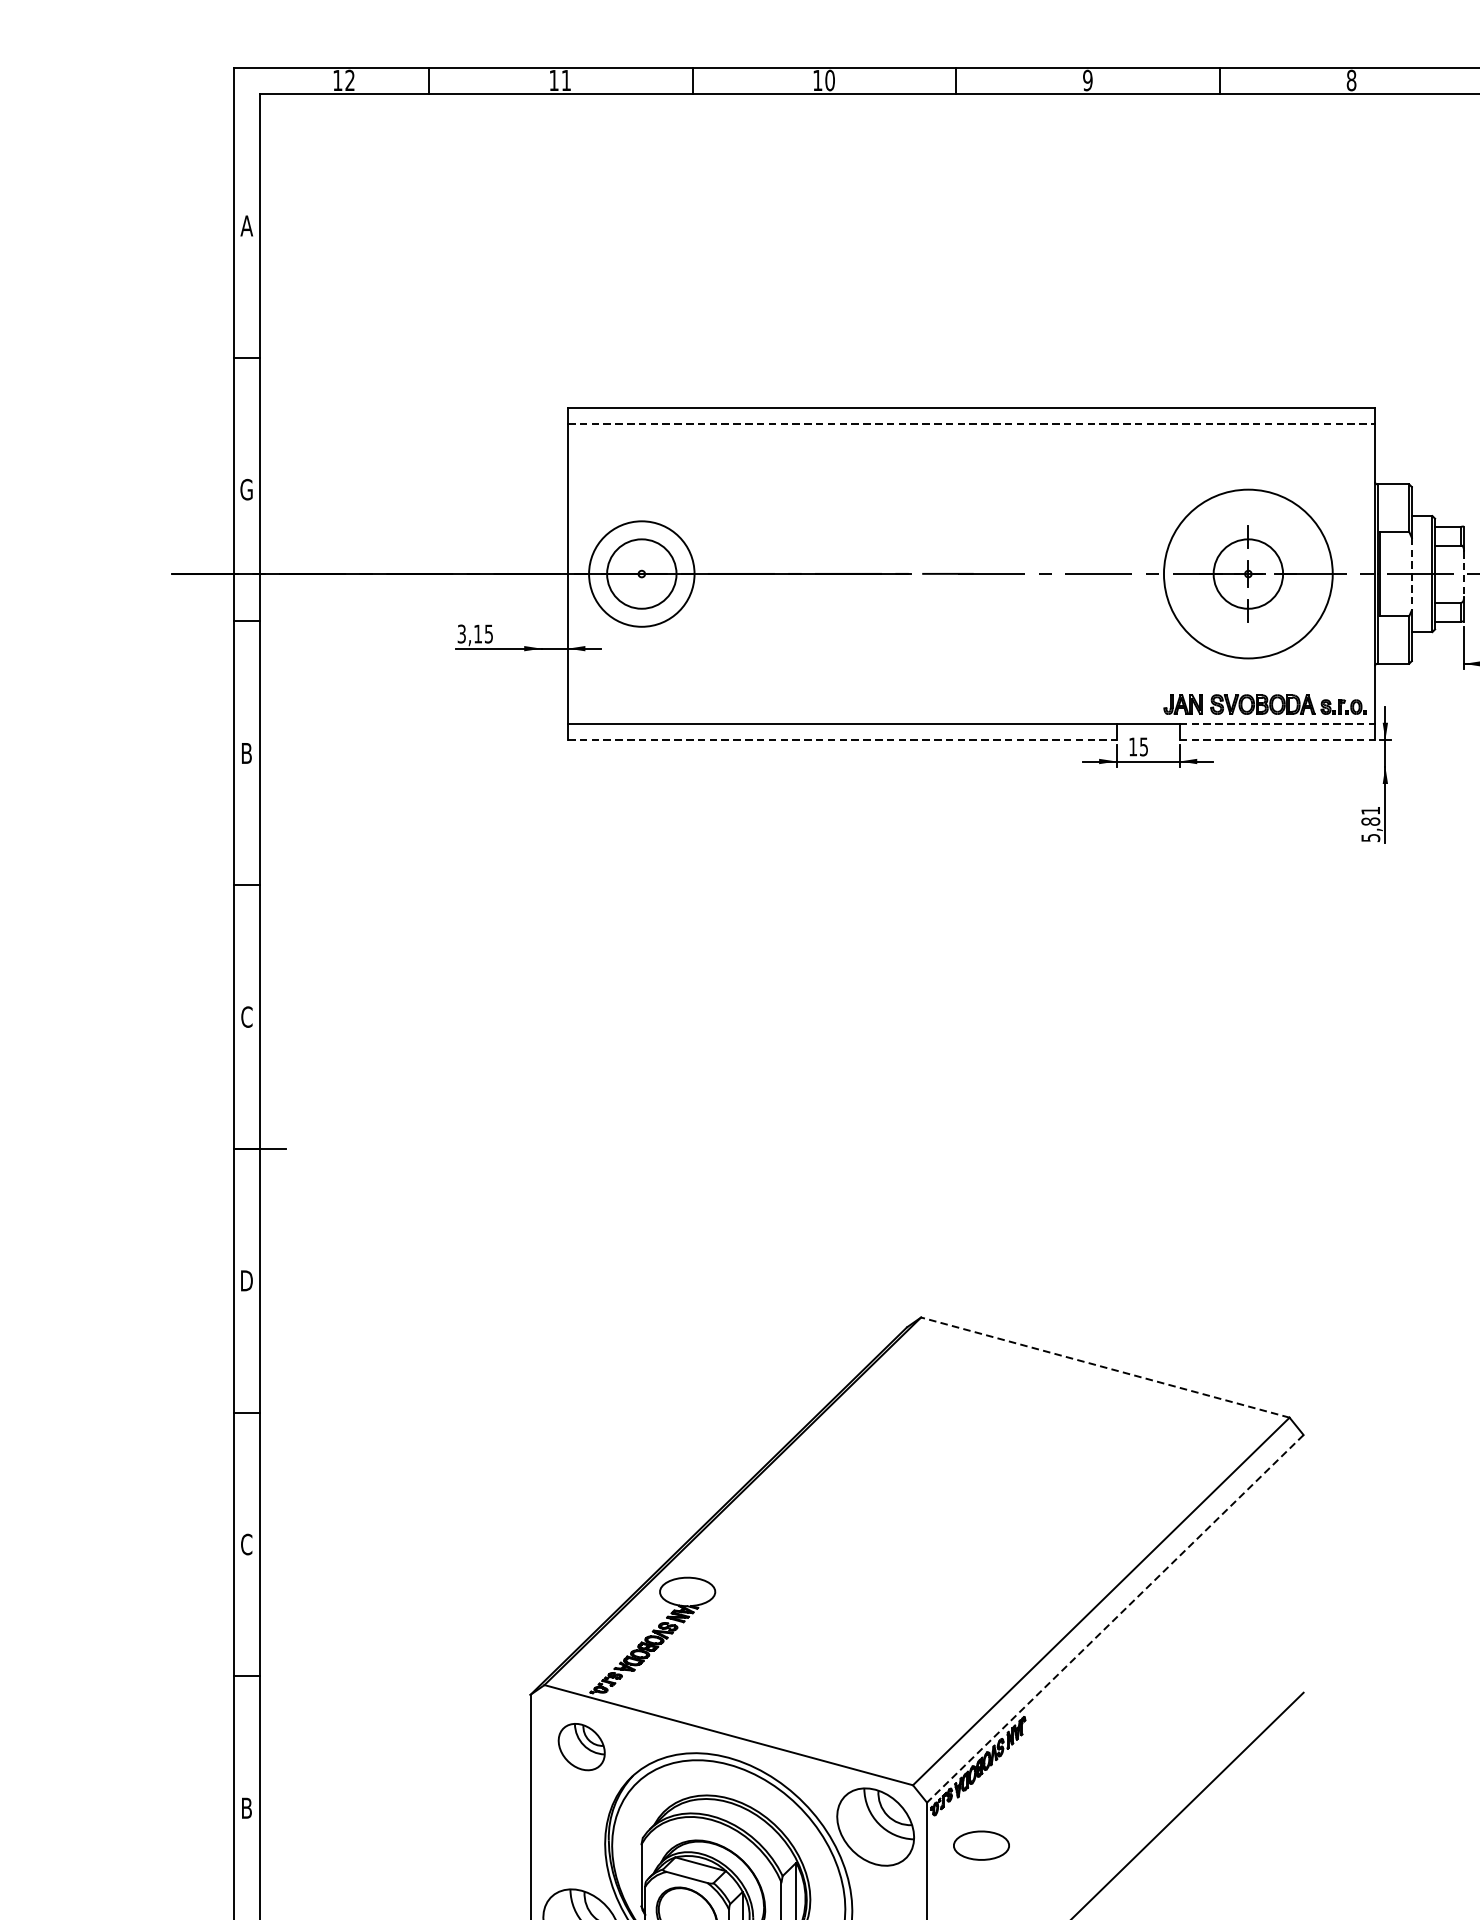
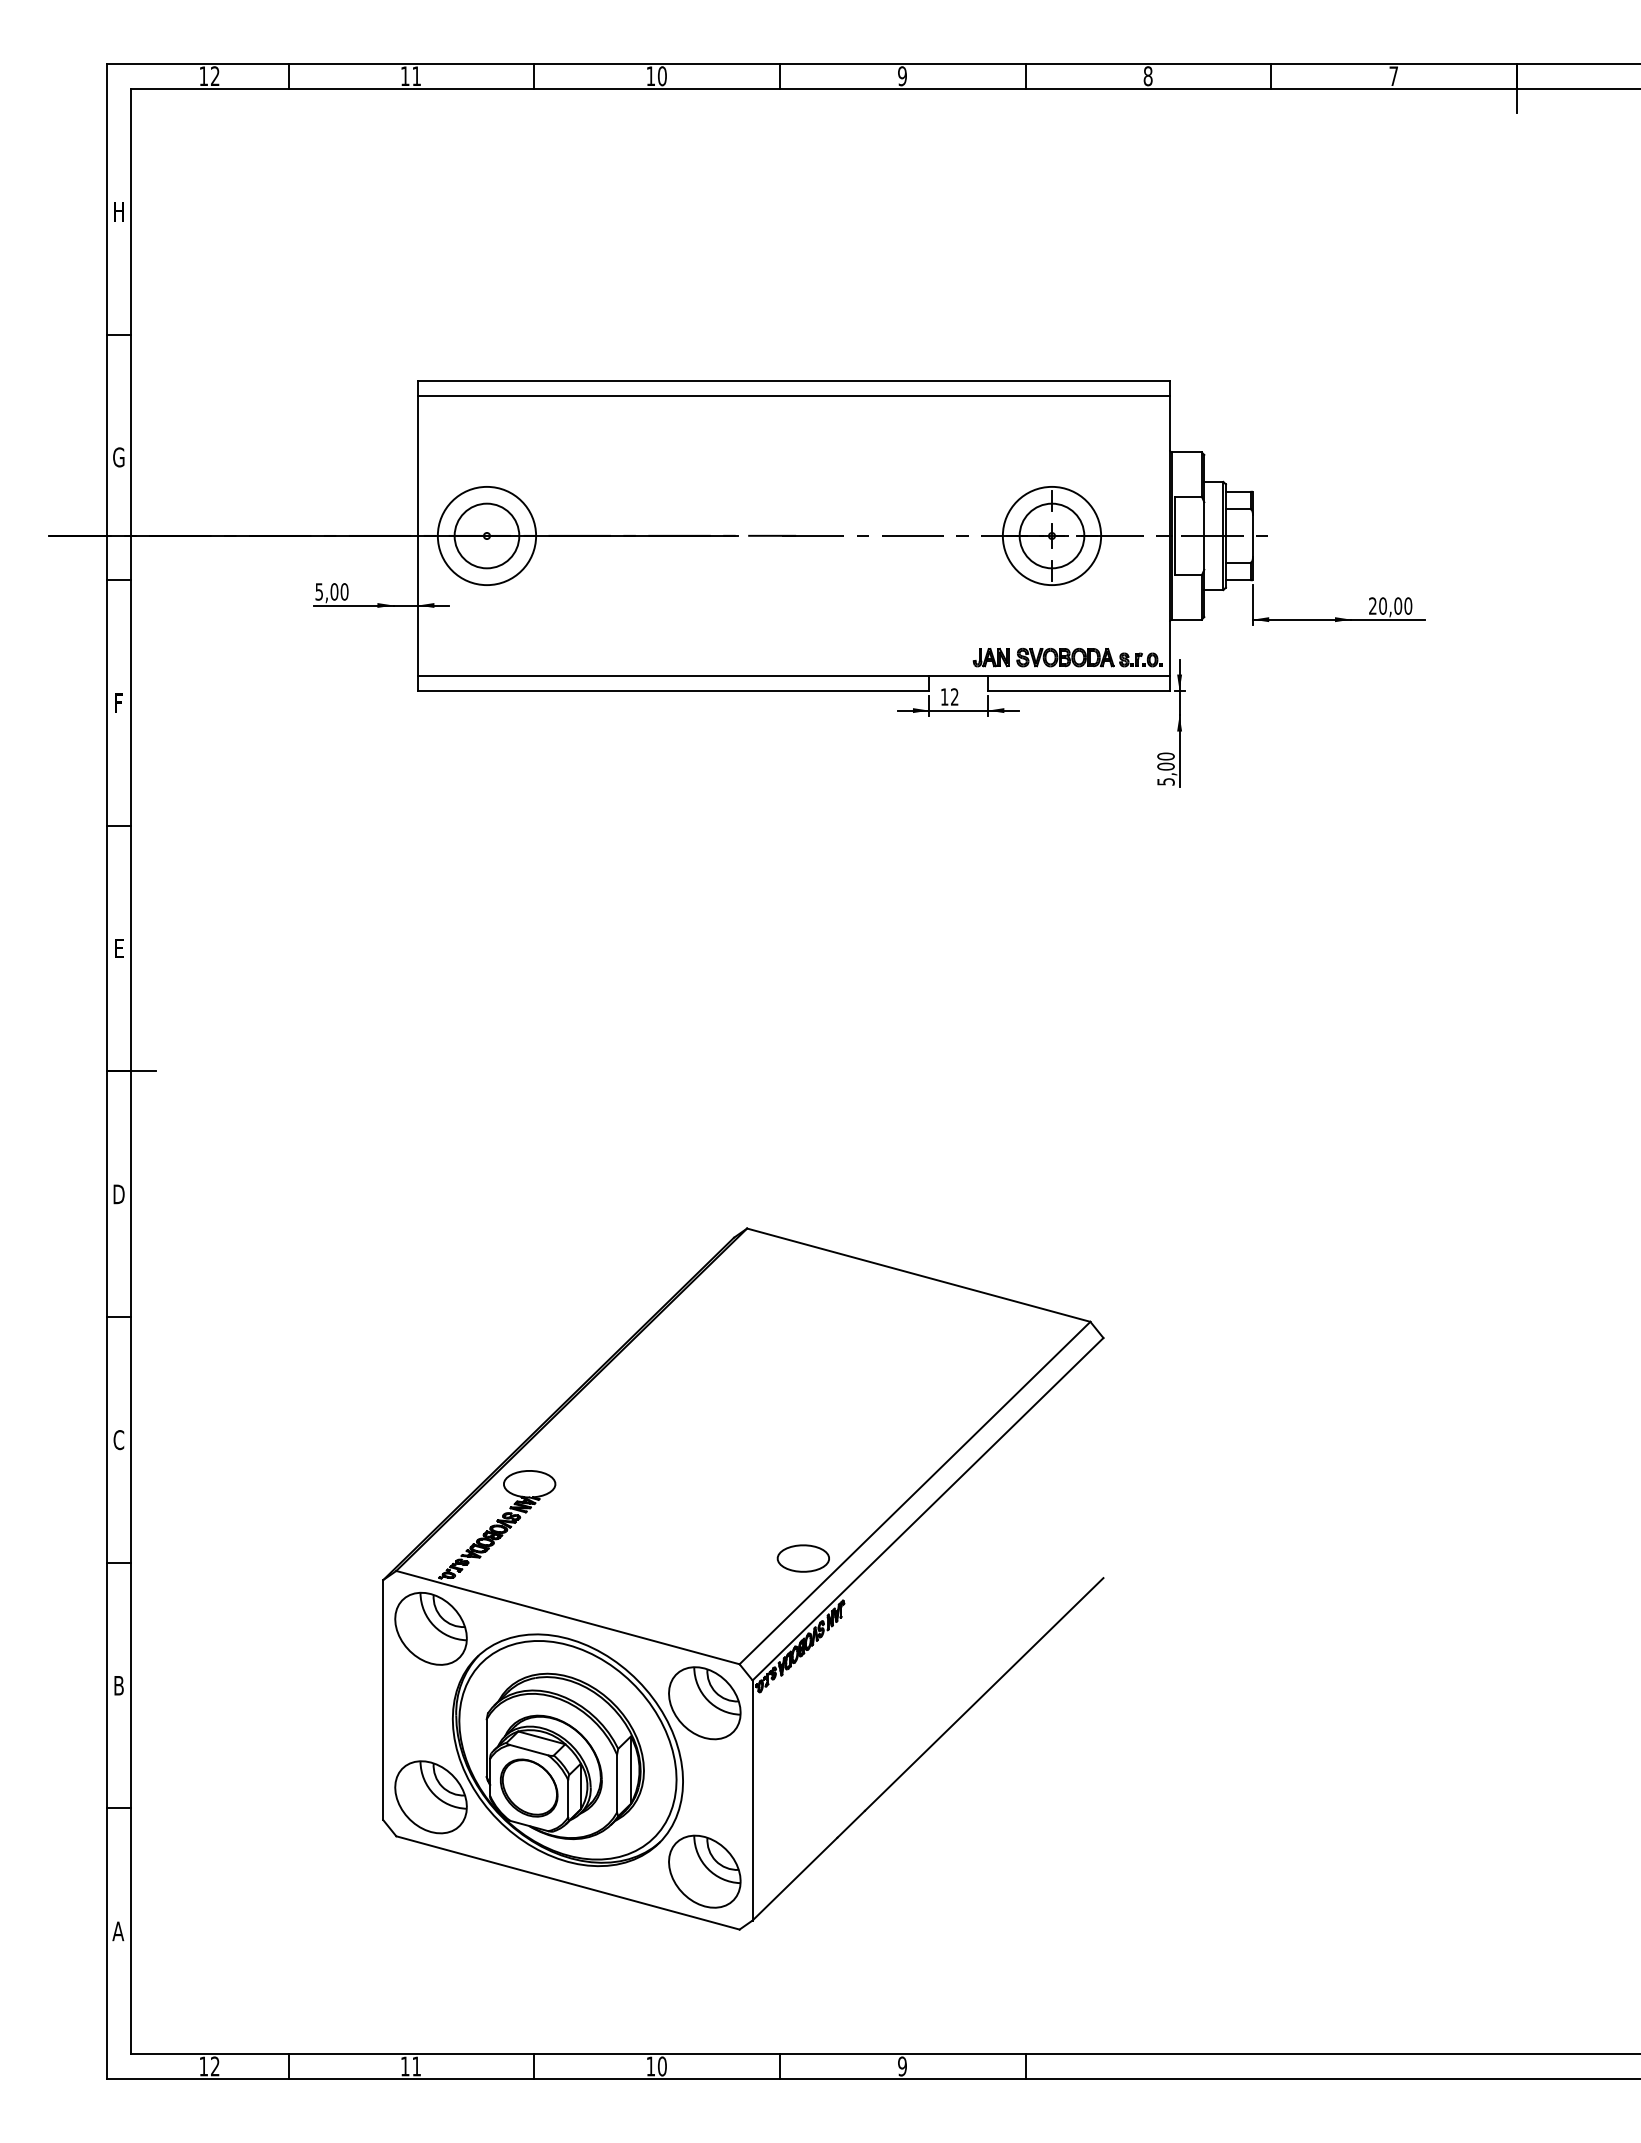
text: (246, 225) -> (118, 211), A -> H
line: (971, 423) -> (794, 395), dashed -> solid
circle: (1247, 573) -> (1051, 535), size x0.62
line: (1412, 574) -> (1204, 536), dashed -> solid
line: (1463, 574) -> (1252, 536), dashed -> solid
text: (474, 633) -> (331, 591), 3,15 -> 5,00
line: (1277, 724) -> (1079, 676), dashed -> solid
line: (843, 739) -> (674, 690), dashed -> solid
line: (1277, 739) -> (1079, 690), dashed -> solid
text: (1143, 746) -> (954, 696), 15 -> 12
text: (246, 752) -> (118, 702), B -> F
text: (1370, 816) -> (1165, 761), 5,81 -> 5,00
text: (246, 1016) -> (118, 948), C -> E
line: (1105, 1367) -> (918, 1275), dashed -> solid
line: (1114, 1619) -> (927, 1509), dashed -> solid
part: (581, 1746) -> (430, 1628), size x1.67
part: (980, 1845) -> (802, 1558), moved

